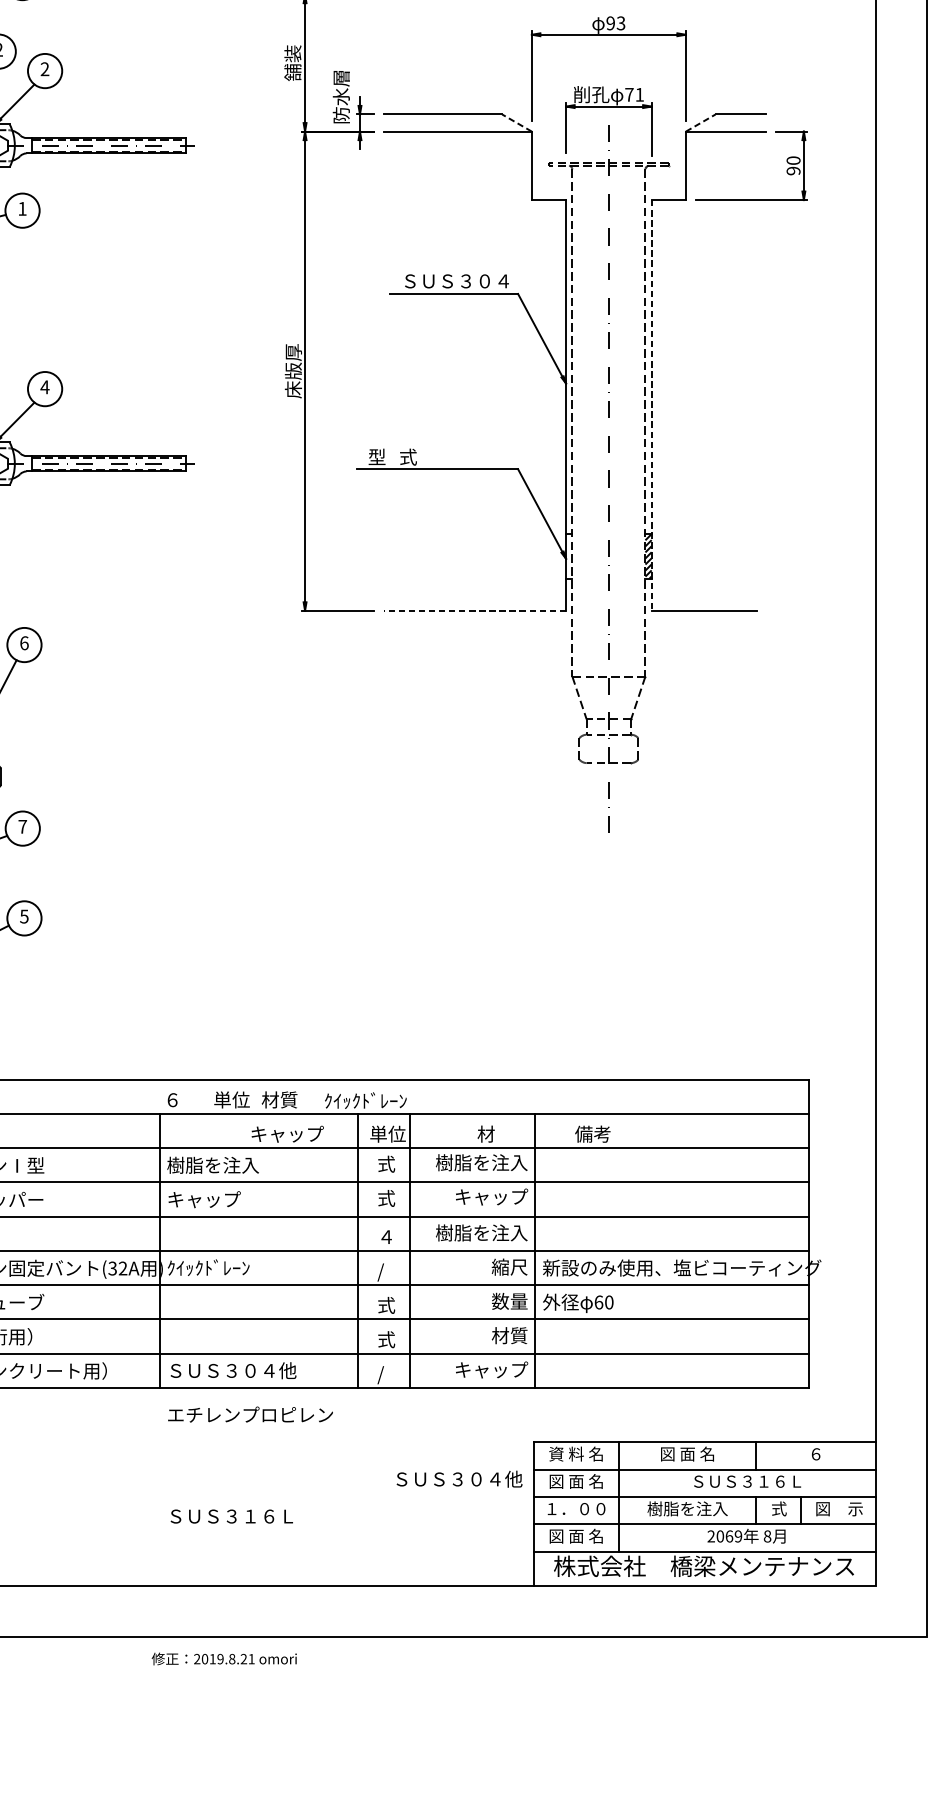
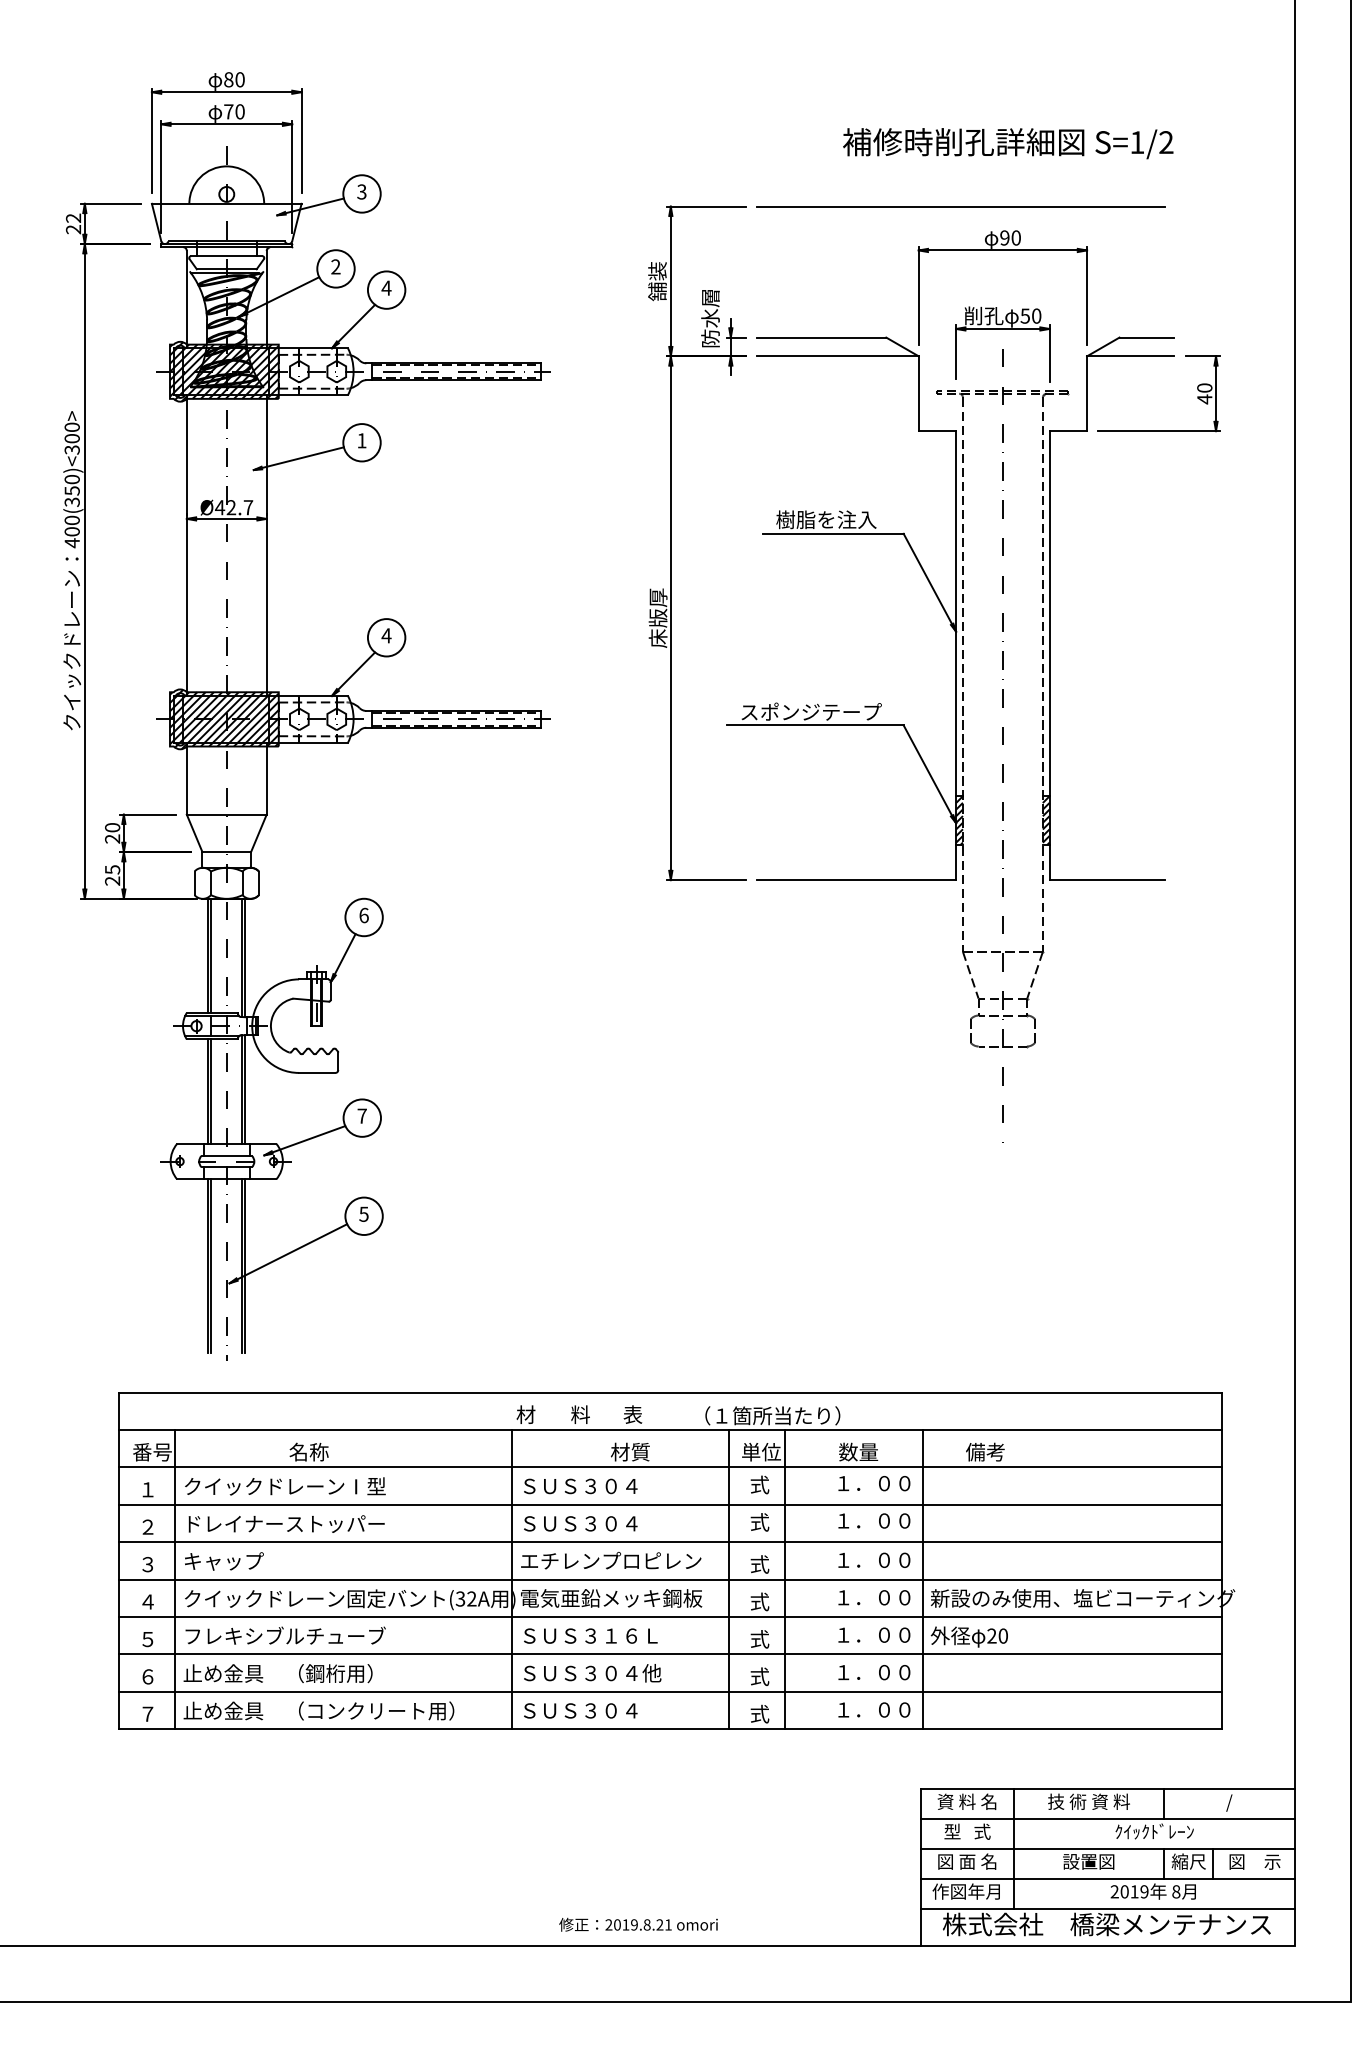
text: (620, 22) -> (1015, 237), 93 -> 90
text: (44, 68) -> (386, 287), 2 -> 4
text: (634, 94) -> (1030, 315), 71 -> 50
line: (517, 122) -> (902, 346), dashed -> solid
line: (700, 122) -> (1103, 346), dashed -> solid
text: (793, 171) -> (1204, 399), 90 -> 40
text: (454, 280) -> (834, 519), ＳＵＳ３０４ -> 樹脂を注入
line: (651, 406) -> (1049, 656), dashed -> solid
text: (432, 456) -> (810, 711), 型   式 -> スポンジテープ
hatch: (569, 556) -> (959, 820), added
line: (474, 611) -> (856, 880), dashed -> solid
text: (172, 1099) -> (525, 1414), ６ -> 材
text: (231, 1099) -> (590, 1414), 単位 -> 料
text: (279, 1099) -> (642, 1414), 材質 -> 表
text: (392, 1100) -> (766, 1415), ｸｲｯｸﾄﾞﾚｰﾝ -> （１箇所当たり）
text: (287, 1133) -> (651, 1451), キャップ -> 材質
text: (476, 1133) -> (858, 1451), 材 -> 数量
text: (481, 1162) -> (863, 1483), 樹脂を注入 -> １．００
text: (220, 1164) -> (578, 1485), 樹脂を注入 -> ＳＵＳ３０４
text: (491, 1196) -> (874, 1520), キャップ -> １．００
text: (221, 1199) -> (579, 1523), キャップ -> ＳＵＳ３０４
text: (481, 1232) -> (863, 1559), 樹脂を注入 -> １．００
text: (386, 1236) -> (759, 1564), ４ -> 式
text: (492, 1267) -> (875, 1597), 縮尺 -> １．００
text: (250, 1268) -> (611, 1598), ｸｲｯｸﾄﾞﾚｰﾝ -> 電気亜鉛メッキ鋼板
text: (386, 1271) -> (759, 1602), / -> 式
text: (493, 1301) -> (876, 1634), 数量 -> １．００
text: (598, 1301) -> (991, 1635), 60 -> 20
text: (492, 1335) -> (875, 1672), 材質 -> １．００
text: (491, 1369) -> (874, 1709), キャップ -> １．００
text: (287, 1370) -> (651, 1710), ＳＵＳ３０４他 -> ＳＵＳ３０４
text: (386, 1374) -> (759, 1714), / -> 式
text: (250, 1414) -> (611, 1560), moved
text: (687, 1453) -> (1088, 1801), 図 面 名 -> 技 術 資 料
text: (815, 1454) -> (1228, 1802), ６ -> /
text: (459, 1479) -> (592, 1673), moved
text: (576, 1481) -> (967, 1831), 図 面 名 -> 型   式
text: (747, 1481) -> (1154, 1831), ＳＵＳ３１６Ｌ -> ｸｲｯｸﾄﾞﾚｰﾝ
text: (576, 1508) -> (967, 1861), １．００ -> 図 面 名
text: (687, 1508) -> (1088, 1861), 樹脂を注入 -> 設置図
text: (778, 1508) -> (1188, 1861), 式 -> 縮尺
text: (231, 1516) -> (590, 1635), moved
text: (574, 1536) -> (965, 1891), 図 面 名 -> 作図年月
text: (729, 1536) -> (1134, 1891), 2069 -> 2019
text: (224, 1658) -> (638, 1924), moved

